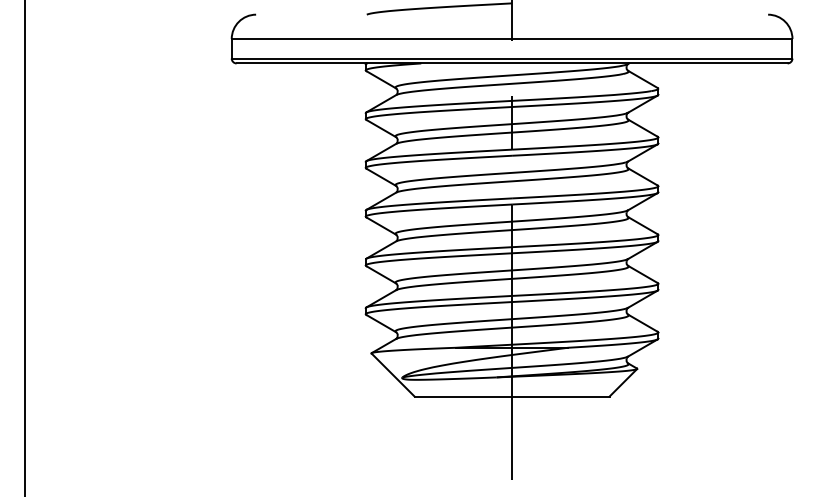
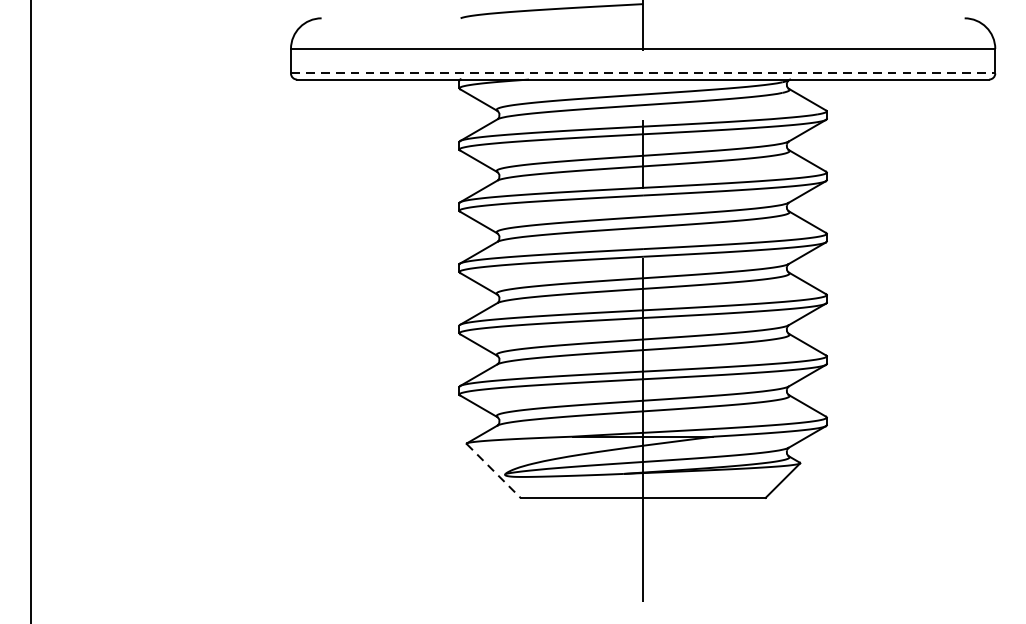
line: (512, 58) -> (643, 73), solid -> dashed
line: (393, 375) -> (494, 471), solid -> dashed

